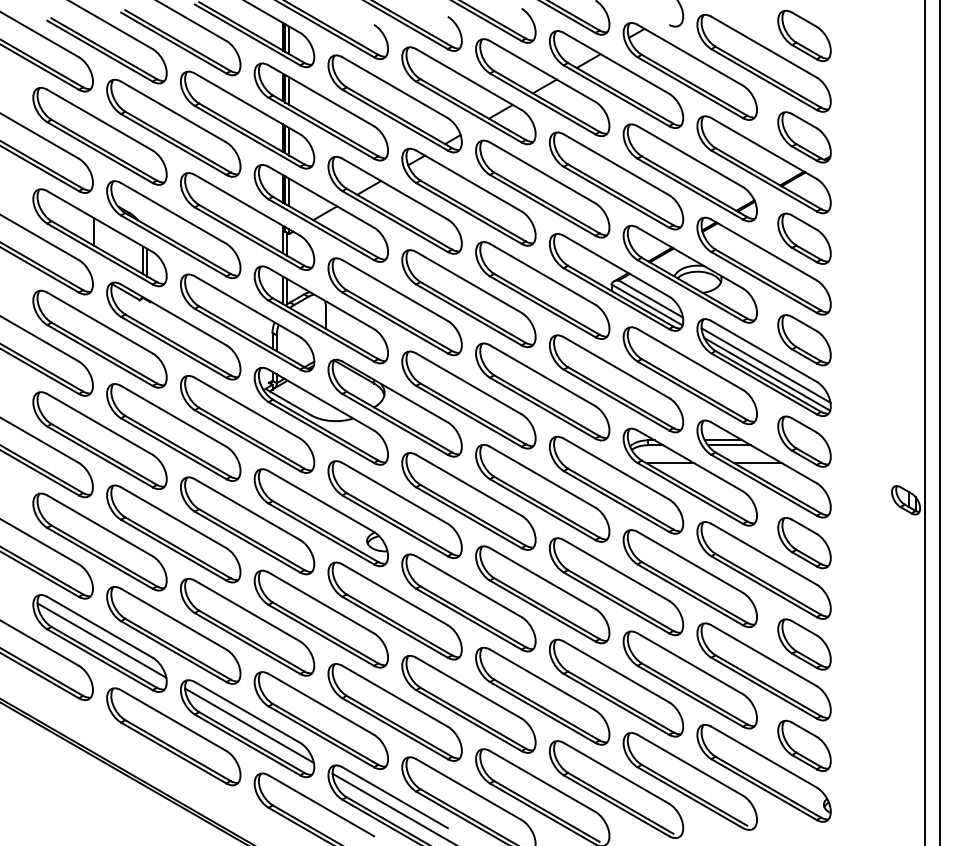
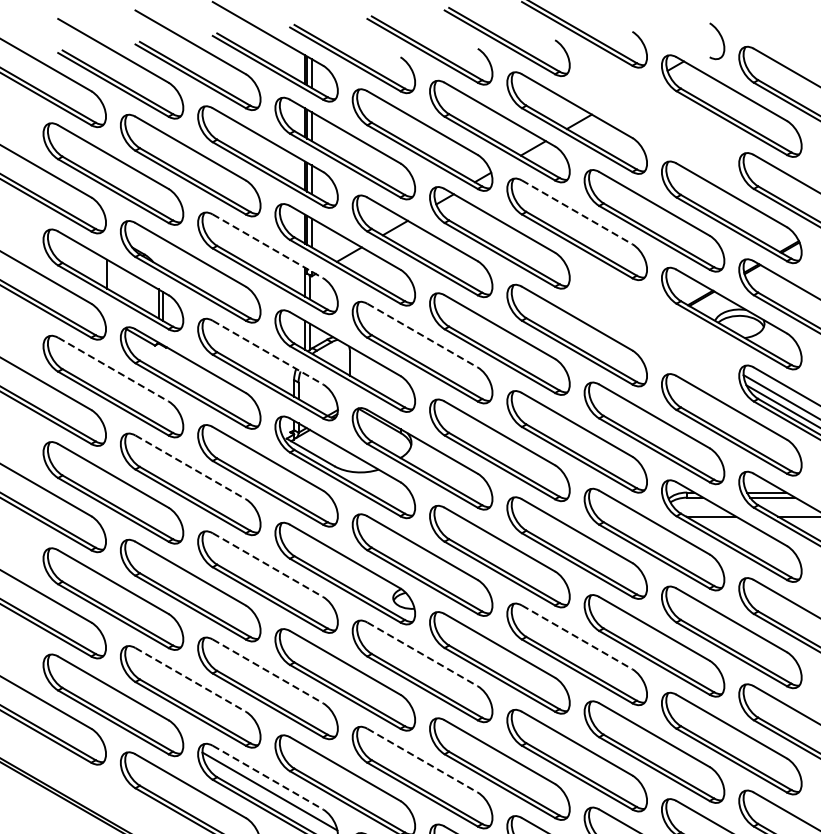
part: (616, 79) -> (654, 114), removed
line: (542, 172) -> (576, 211), solid -> dashed
line: (247, 205) -> (267, 246), solid -> dashed
part: (616, 282) -> (654, 327), removed
line: (395, 290) -> (422, 335), solid -> dashed
line: (247, 306) -> (267, 352), solid -> dashed
line: (100, 323) -> (113, 370), solid -> dashed
line: (173, 416) -> (190, 467), solid -> dashed
line: (247, 509) -> (267, 564), solid -> dashed
line: (542, 578) -> (576, 637), solid -> dashed
line: (395, 594) -> (422, 654), solid -> dashed
line: (247, 611) -> (267, 671), solid -> dashed
line: (173, 619) -> (190, 680), solid -> dashed
line: (101, 640) -> (114, 702), removed
line: (395, 696) -> (422, 760), solid -> dashed
line: (247, 712) -> (267, 777), solid -> dashed

